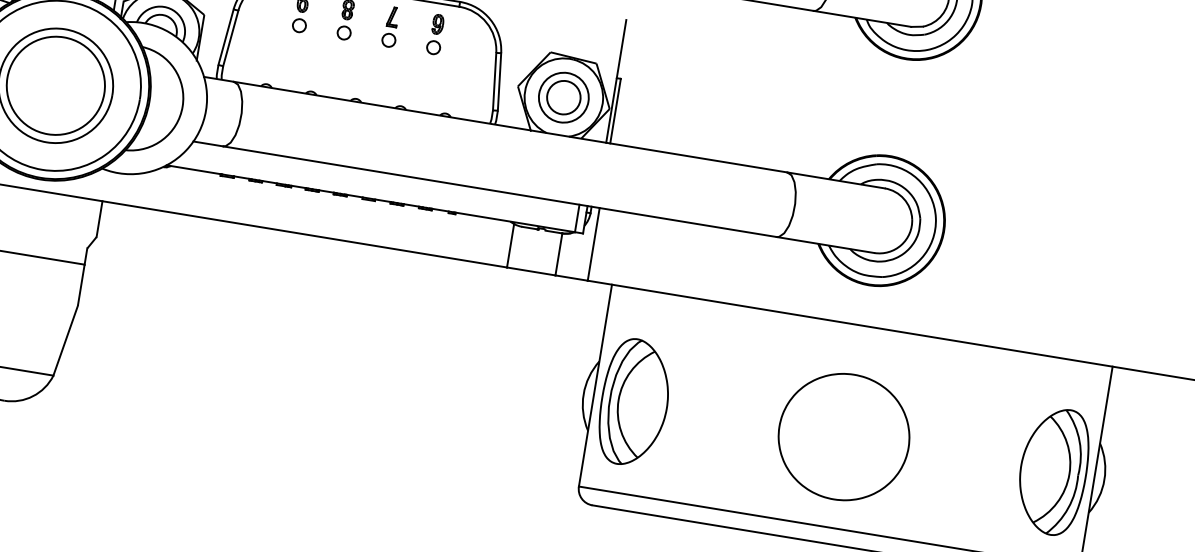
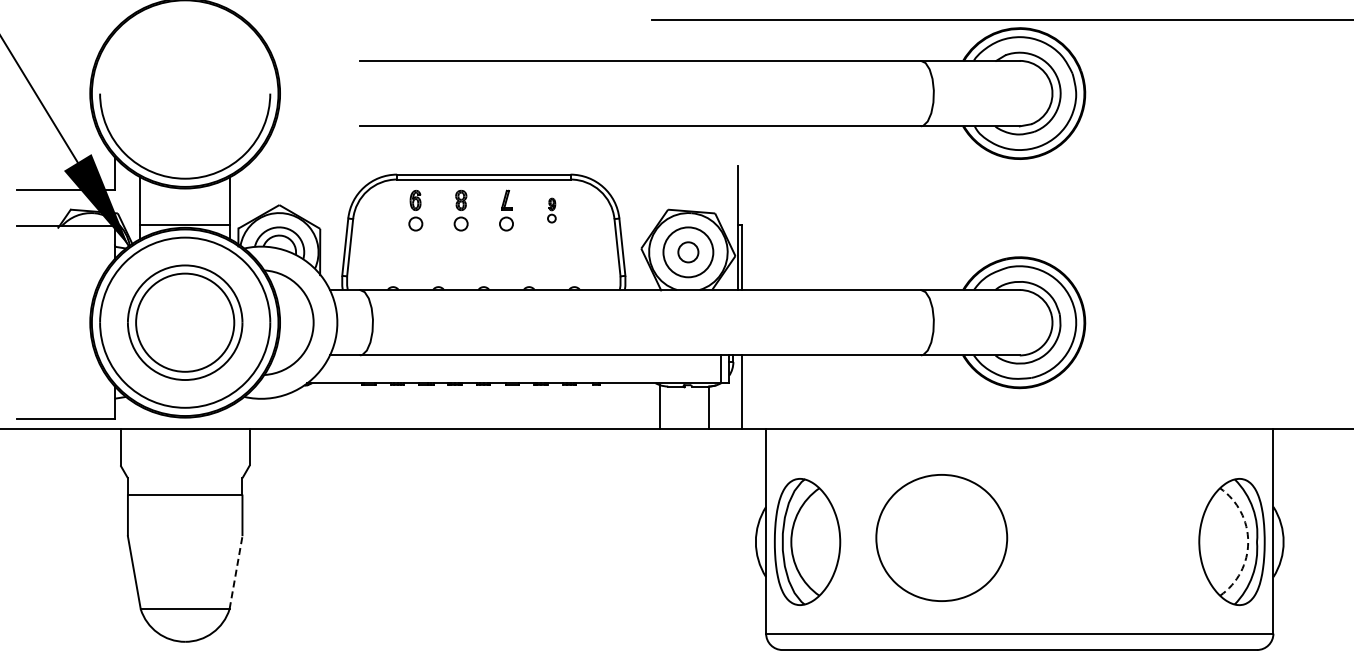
part: (435, 34) -> (551, 210), size x0.6
circle: (563, 97) -> (688, 252), size x0.6
line: (66, 340) -> (236, 572), solid -> dashed
part: (843, 436) -> (941, 537), moved
arc: (1069, 474) -> (1248, 542), solid -> dashed

